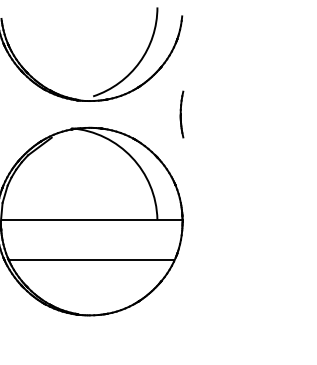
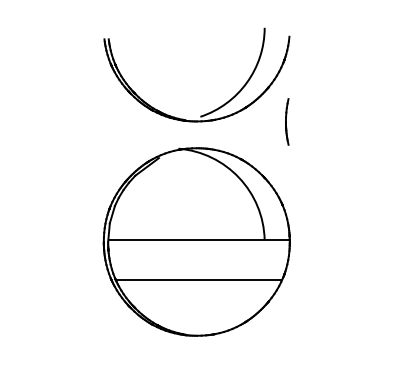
part: (182, 114) -> (287, 121), moved

